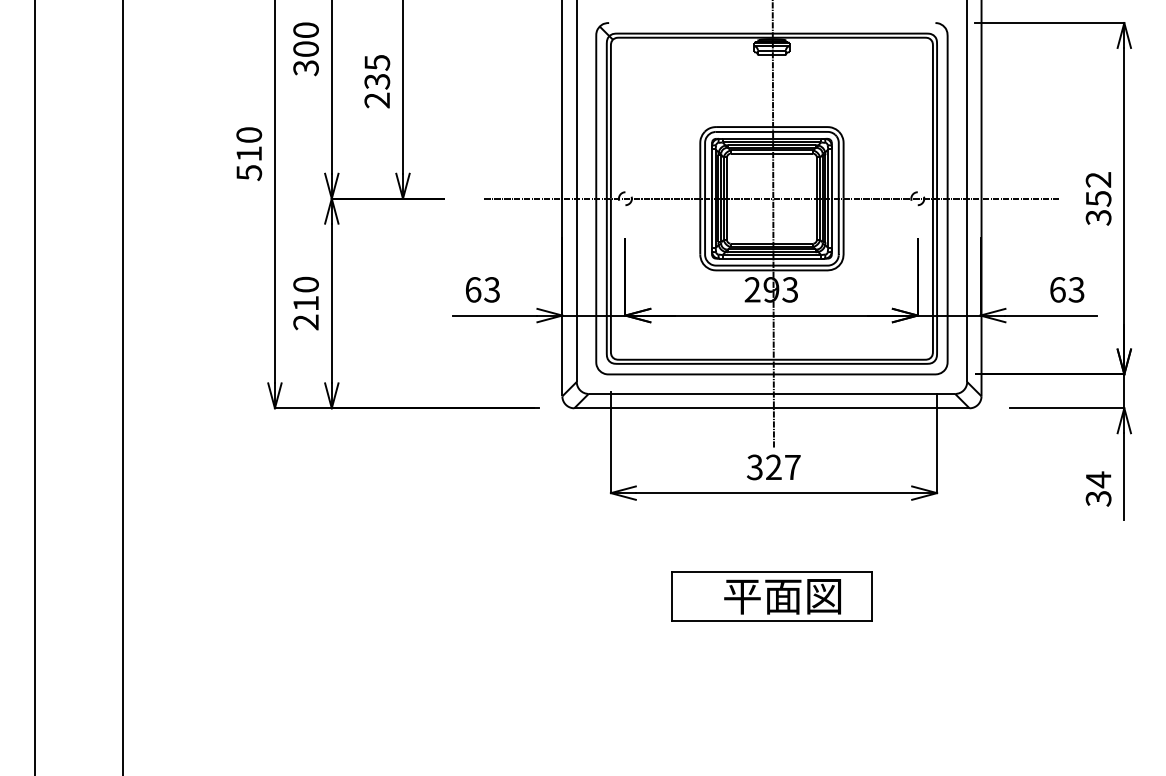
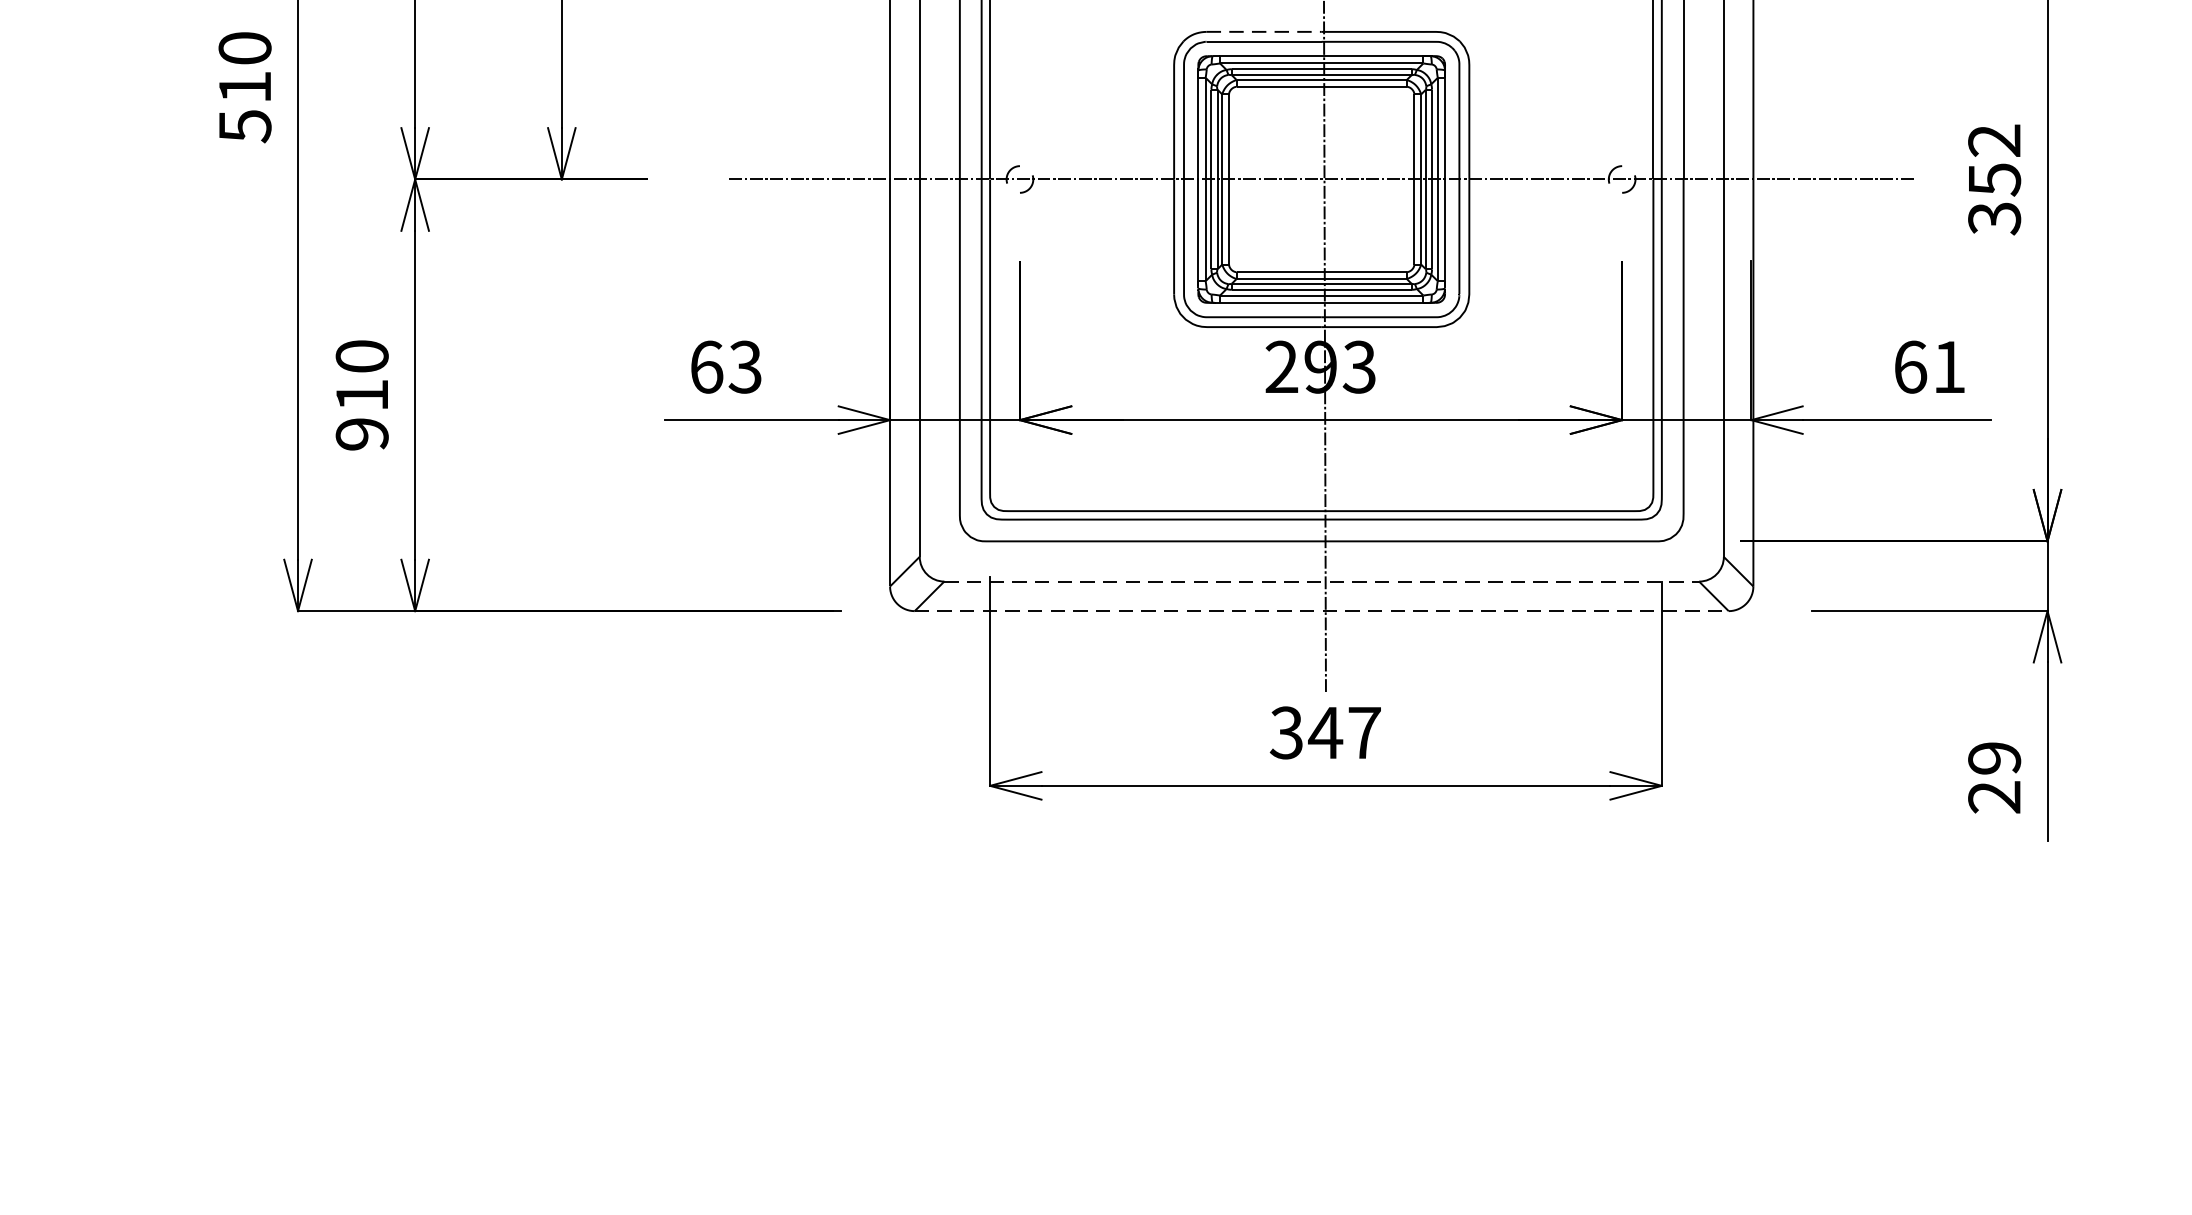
line: (743, 127) -> (1263, 32), solid -> dashed
text: (1076, 289) -> (1949, 366), 63 -> 61
text: (305, 322) -> (360, 434), 210 -> 910
line: (772, 393) -> (1322, 580), solid -> dashed
line: (771, 408) -> (1320, 611), solid -> dashed
text: (773, 466) -> (1324, 730), 327 -> 347
text: (1098, 488) -> (1994, 776), 34 -> 29
part: (771, 596) -> (1320, 998), removed

